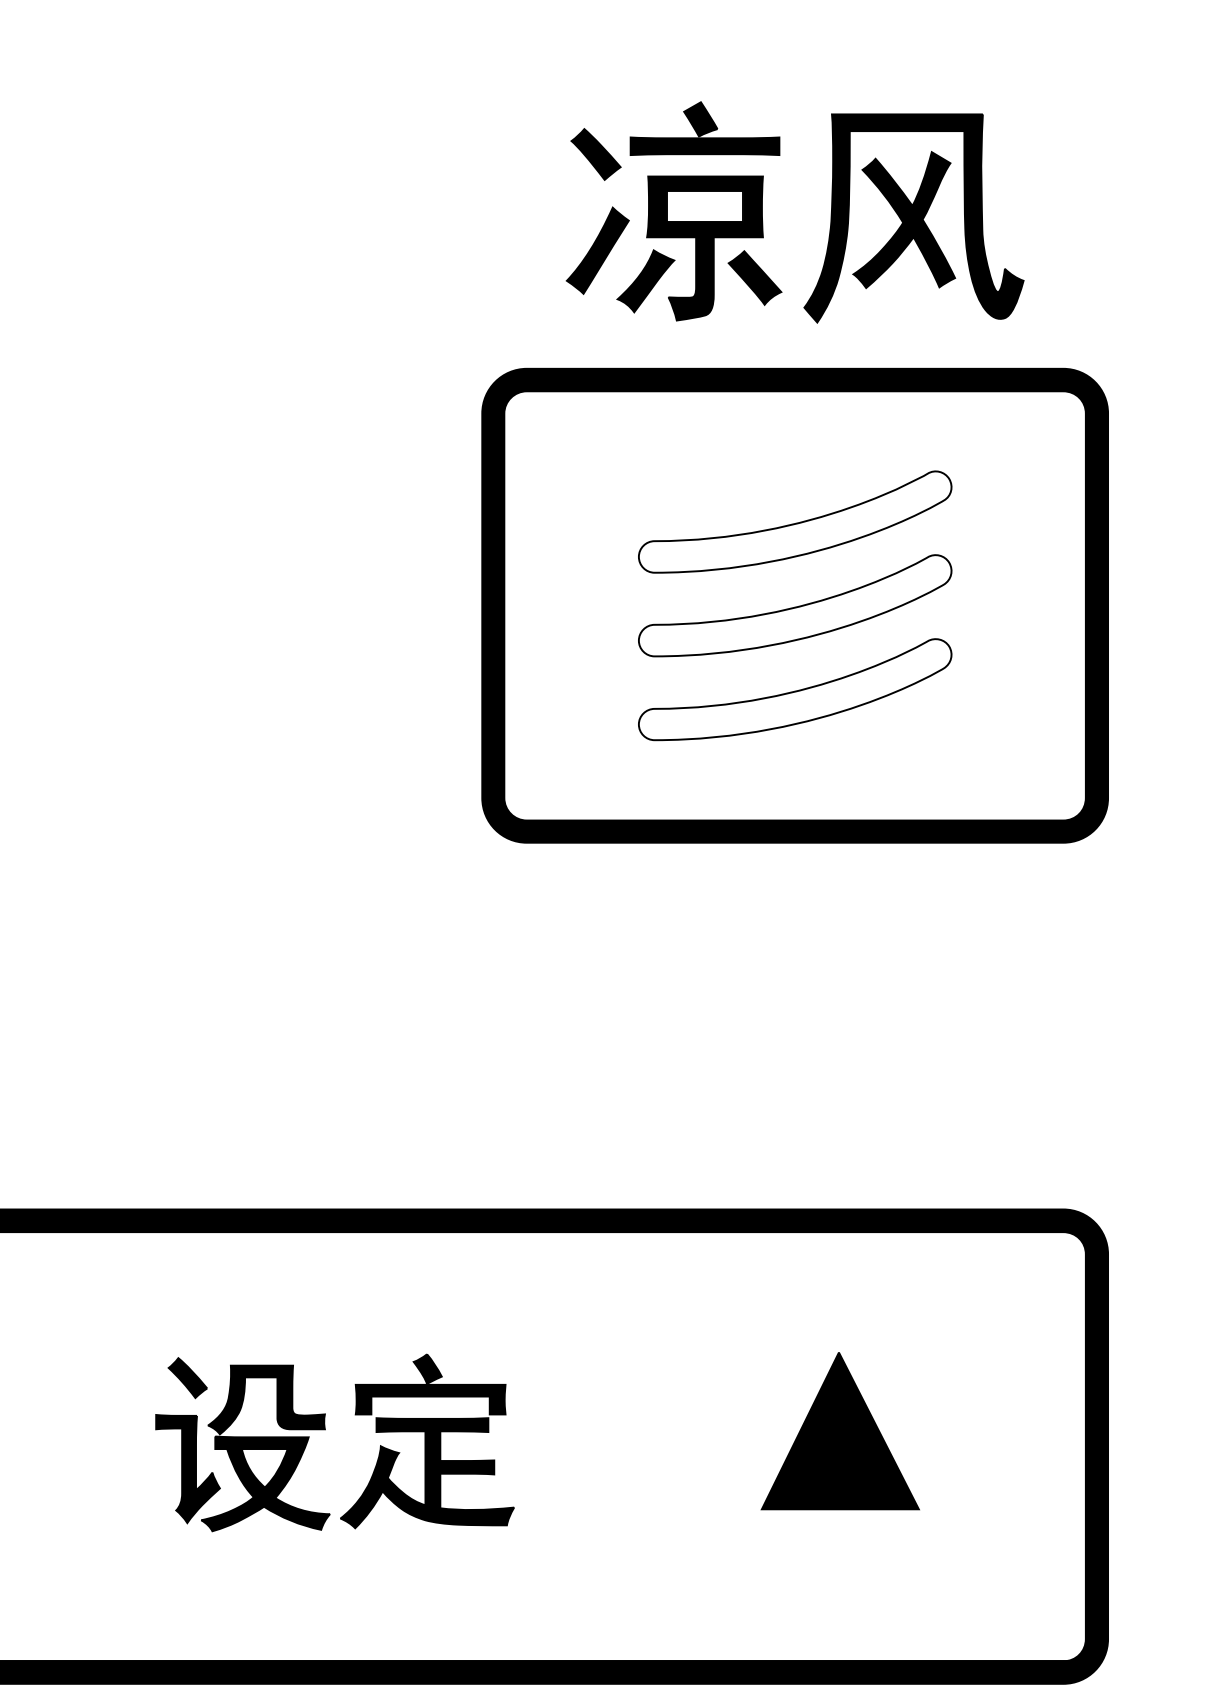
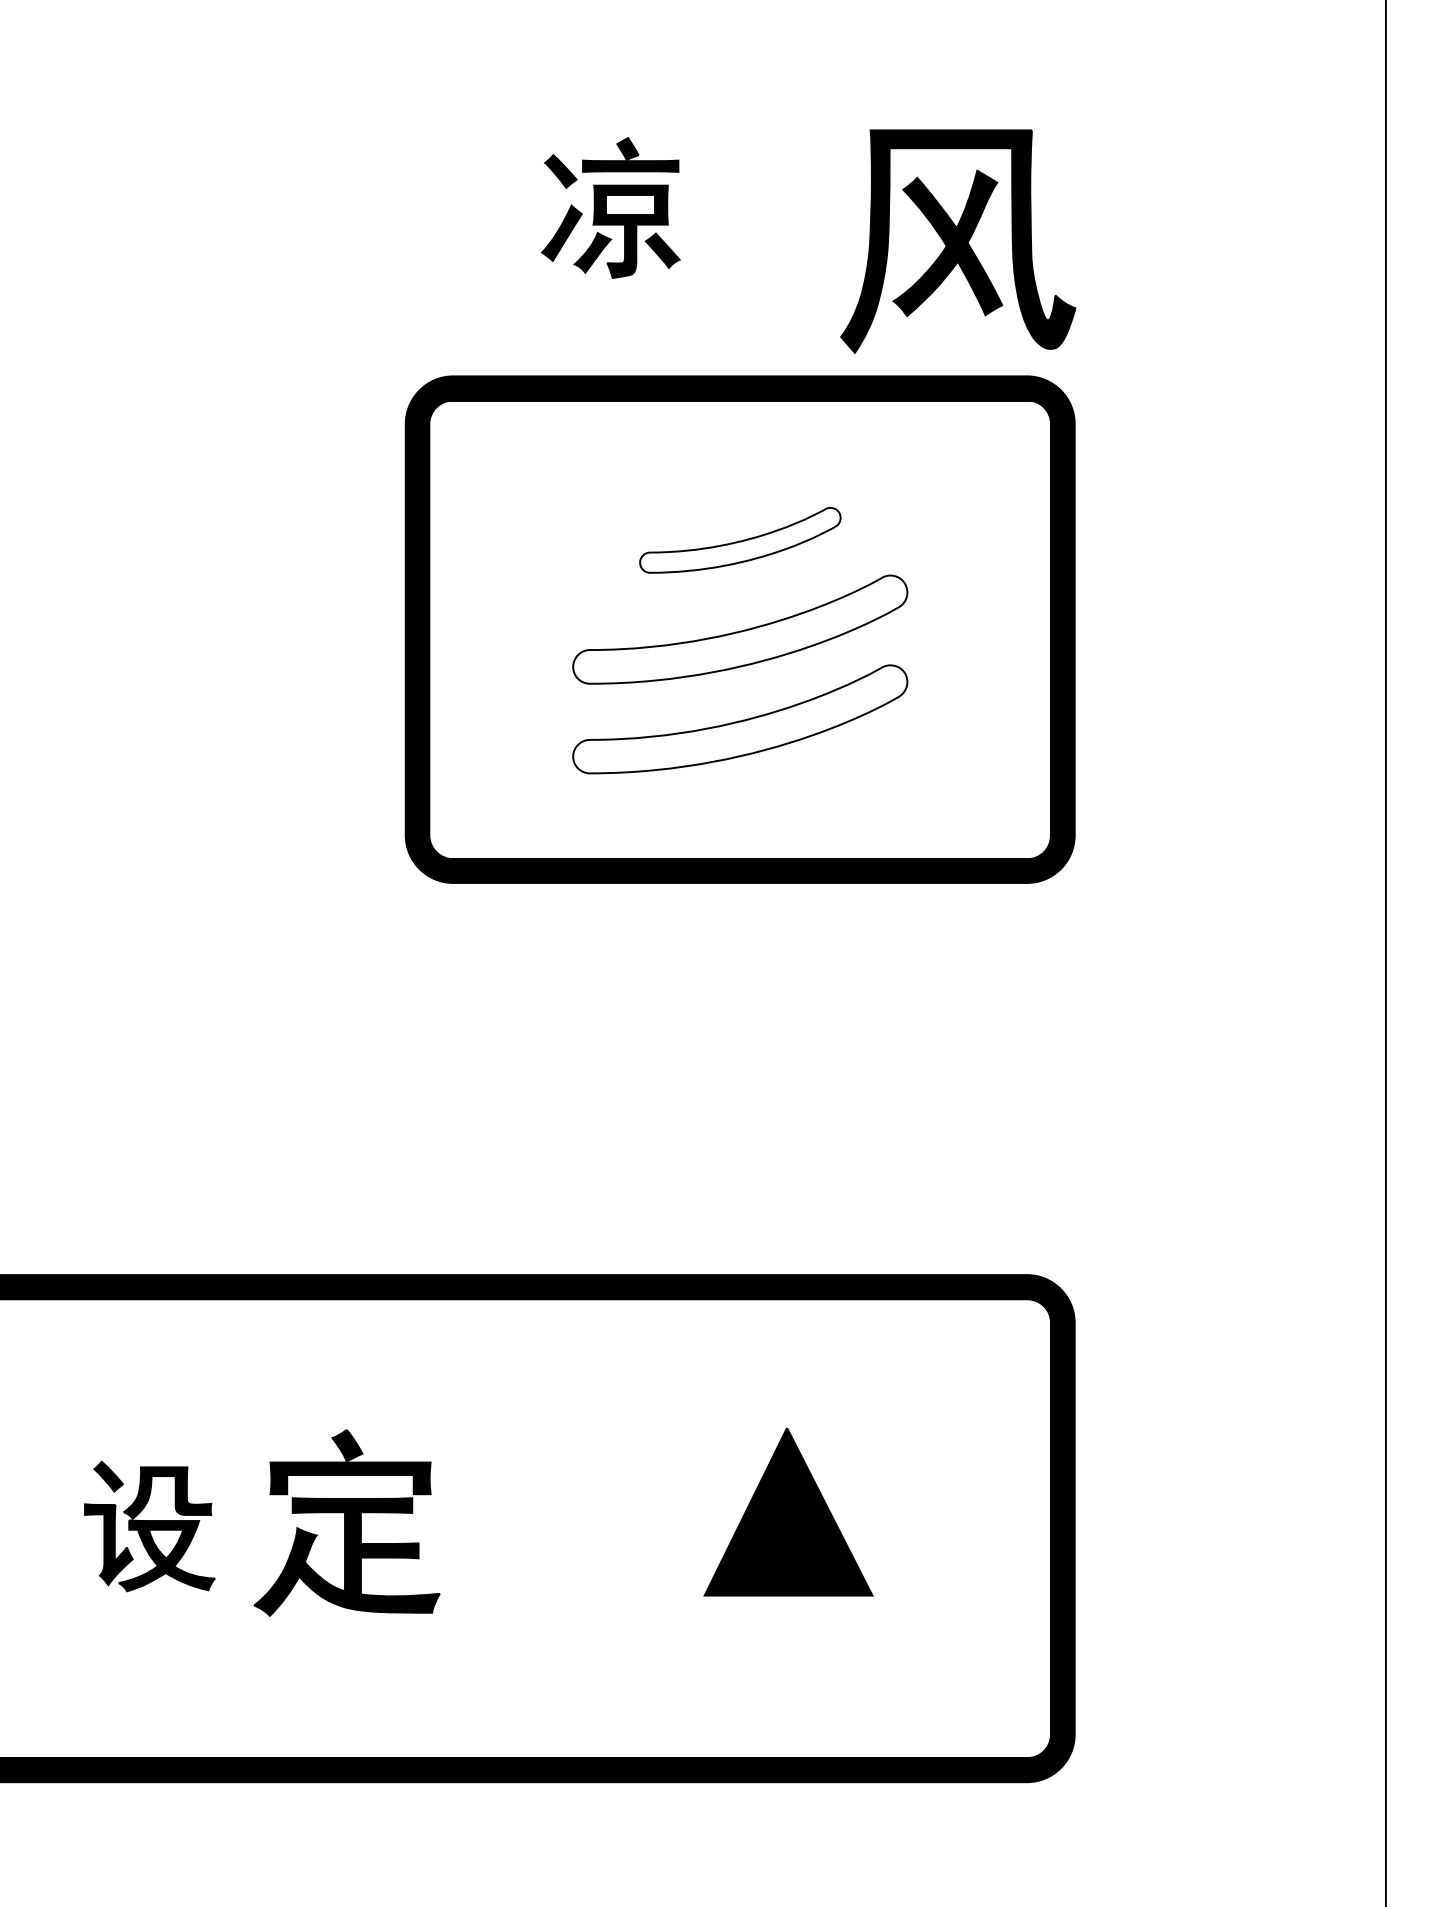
part: (673, 210) -> (610, 207), size x0.6
part: (914, 218) -> (958, 241), moved
part: (795, 522) -> (740, 540), size x0.6
part: (242, 1444) -> (149, 1526), size x0.7

